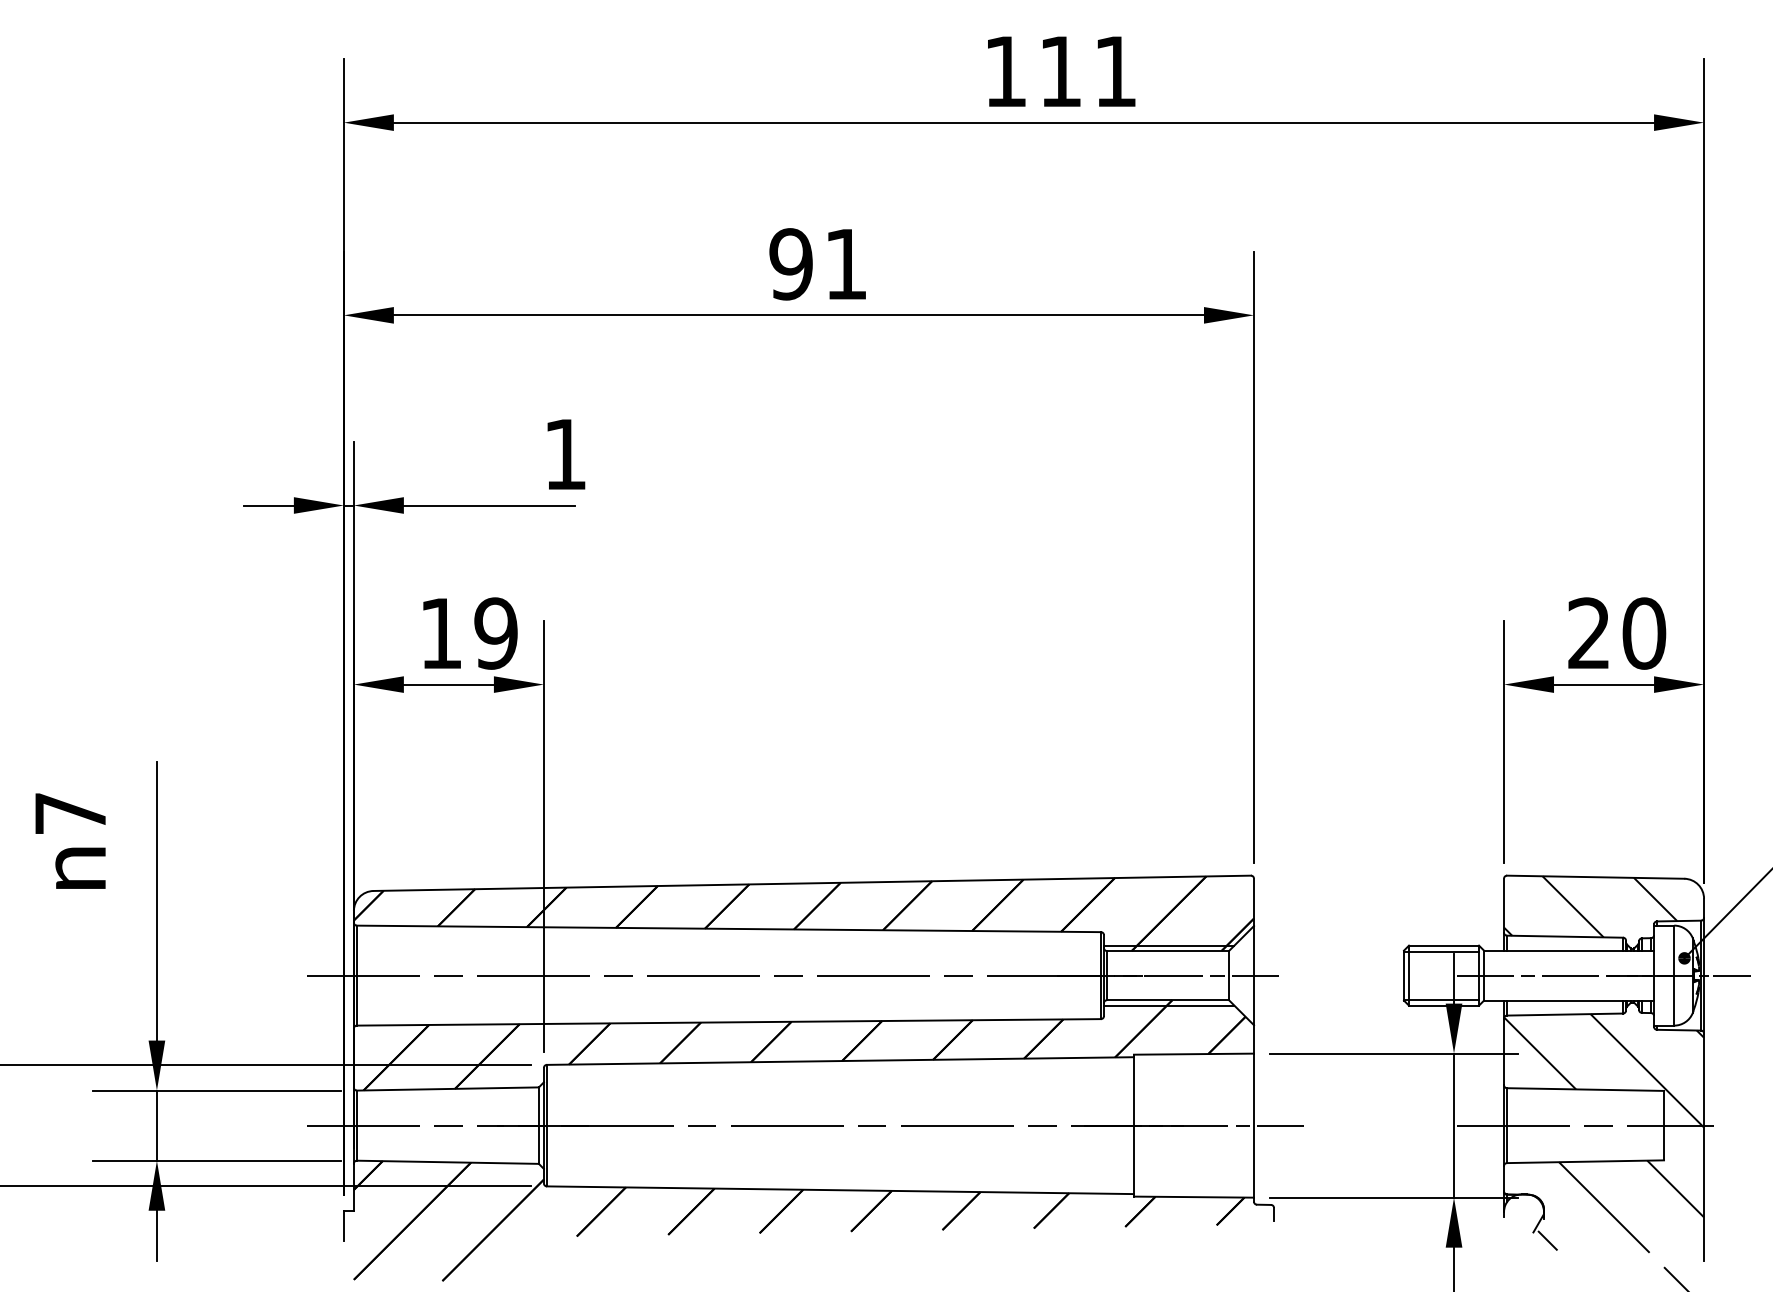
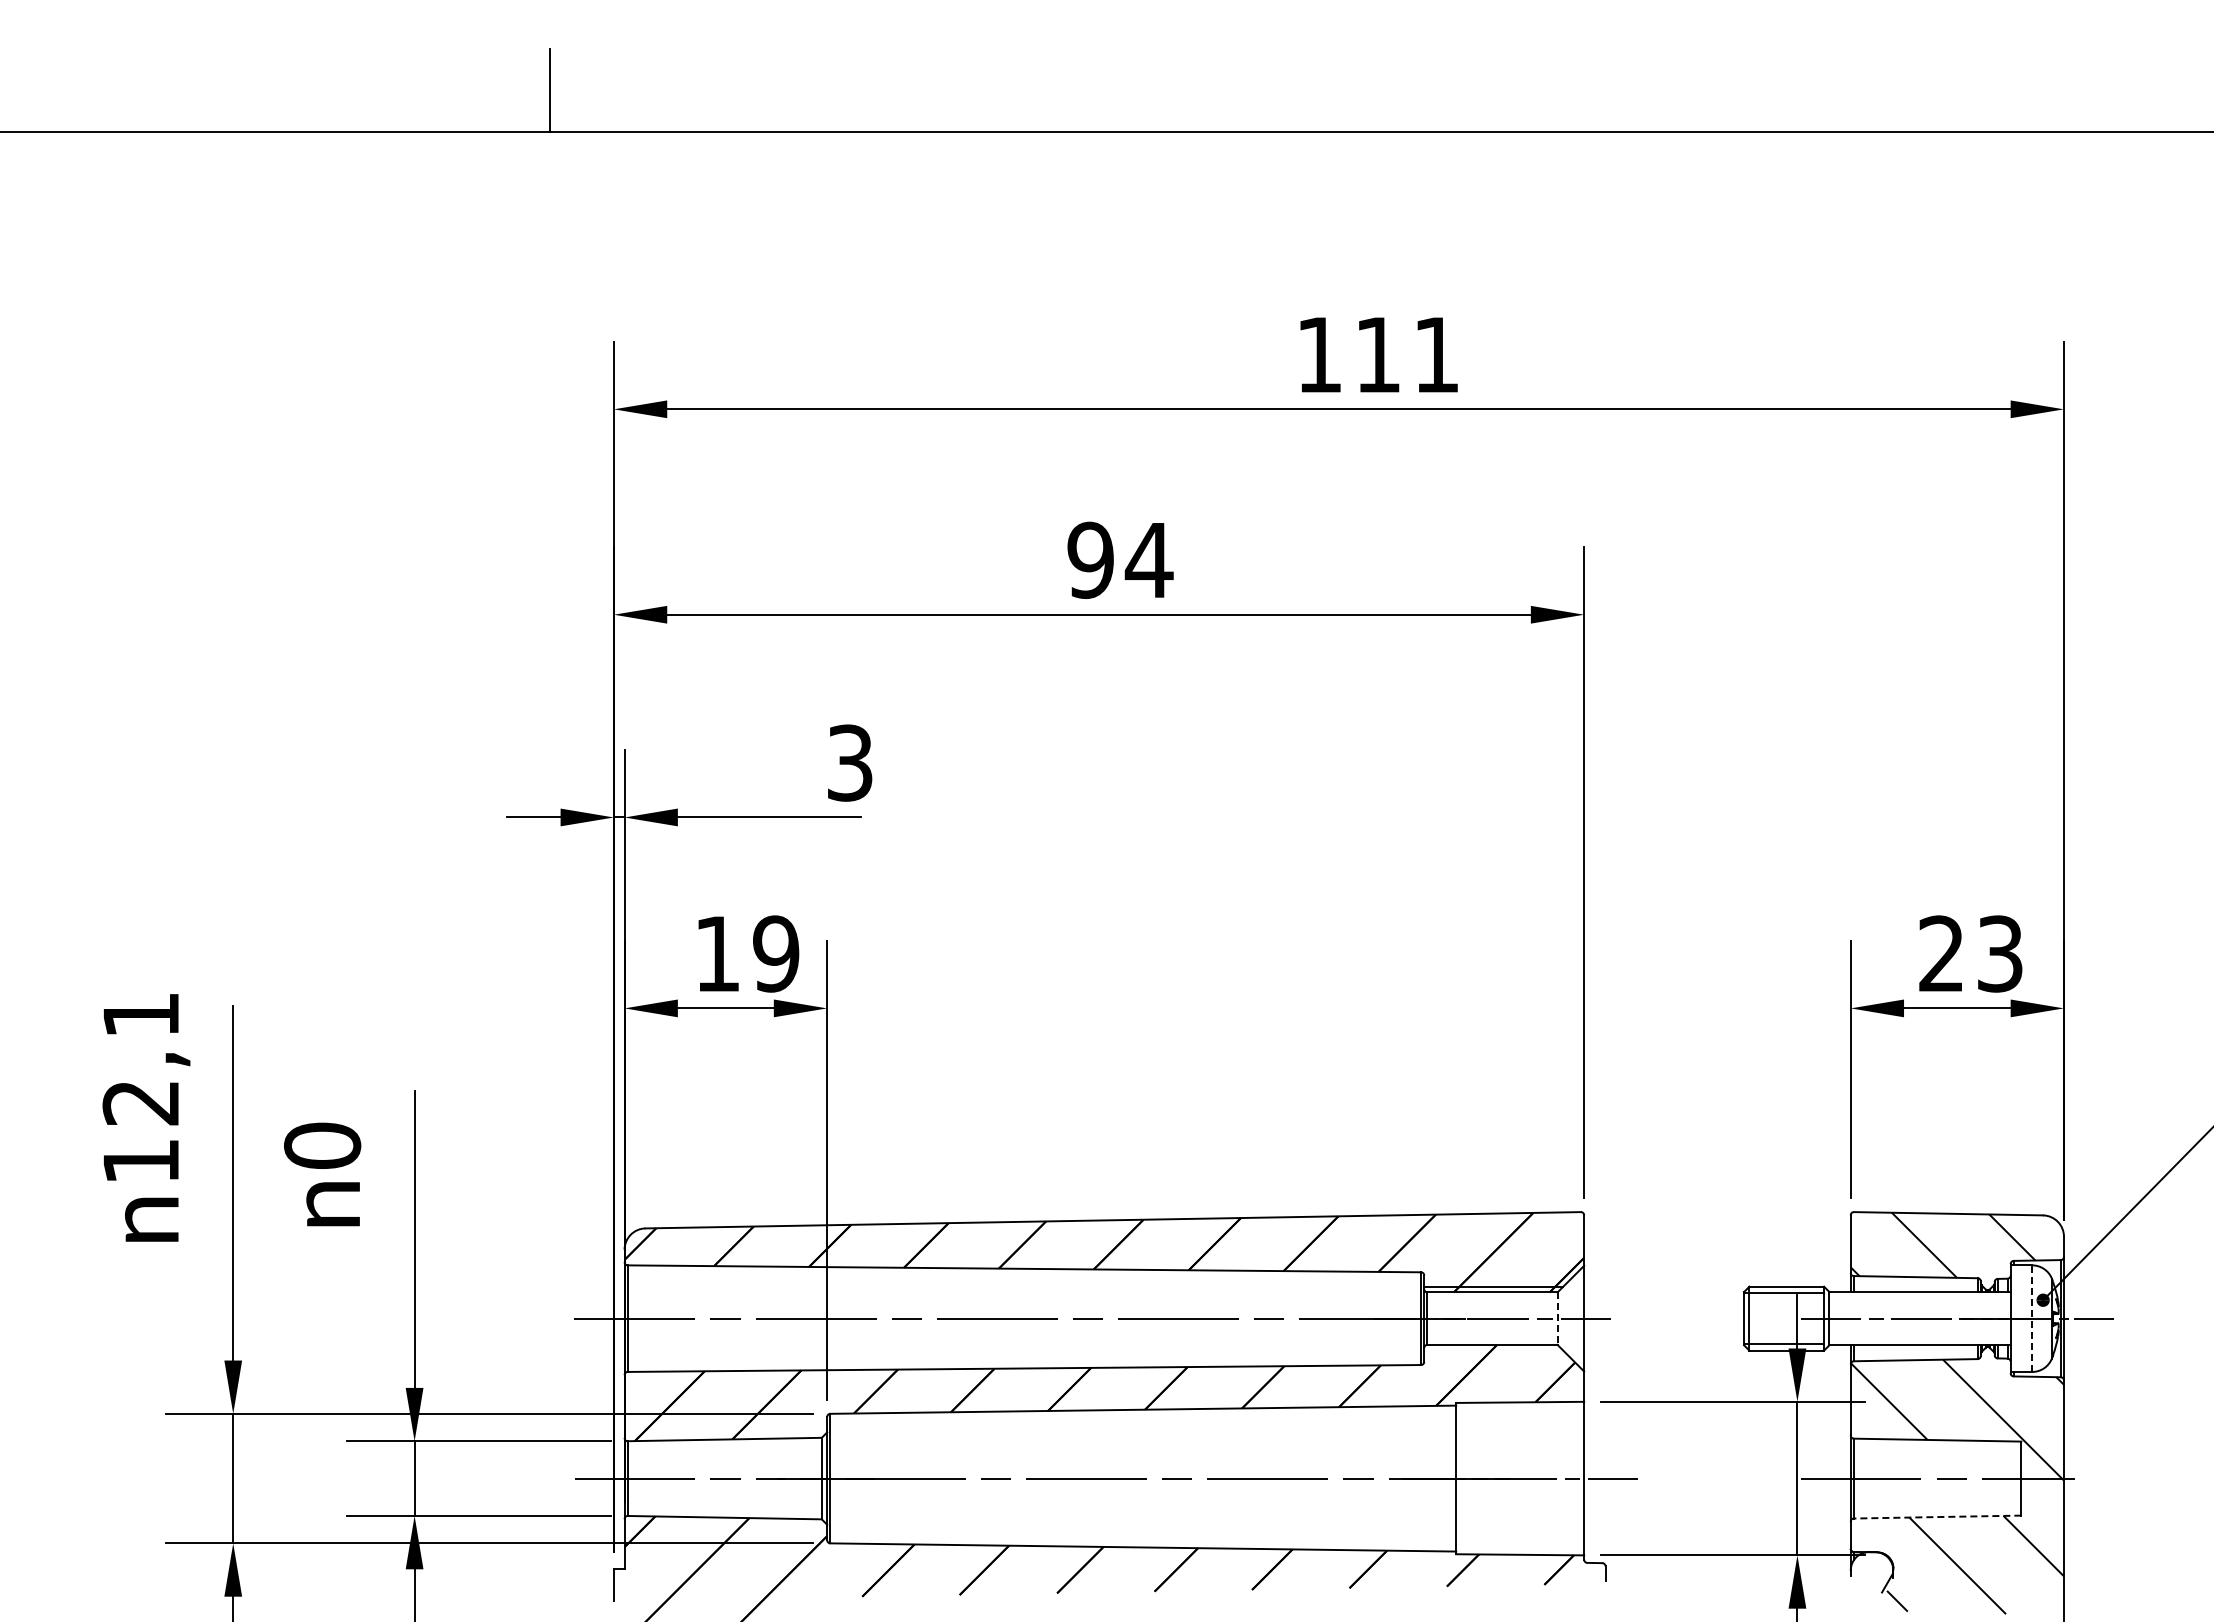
text: (845, 264) -> (1148, 560), 91 -> 94
text: (565, 453) -> (850, 762), 1 -> 3
text: (1644, 633) -> (2000, 953), 20 -> 23
text: (70, 813) -> (322, 1145), 7 -> 0
line: (1674, 975) -> (2032, 1318), solid -> dashed
line: (1228, 976) -> (1557, 1319), solid -> dashed
line: (1168, 1005) -> (1493, 1350), removed
line: (1585, 1162) -> (1937, 1517), solid -> dashed

